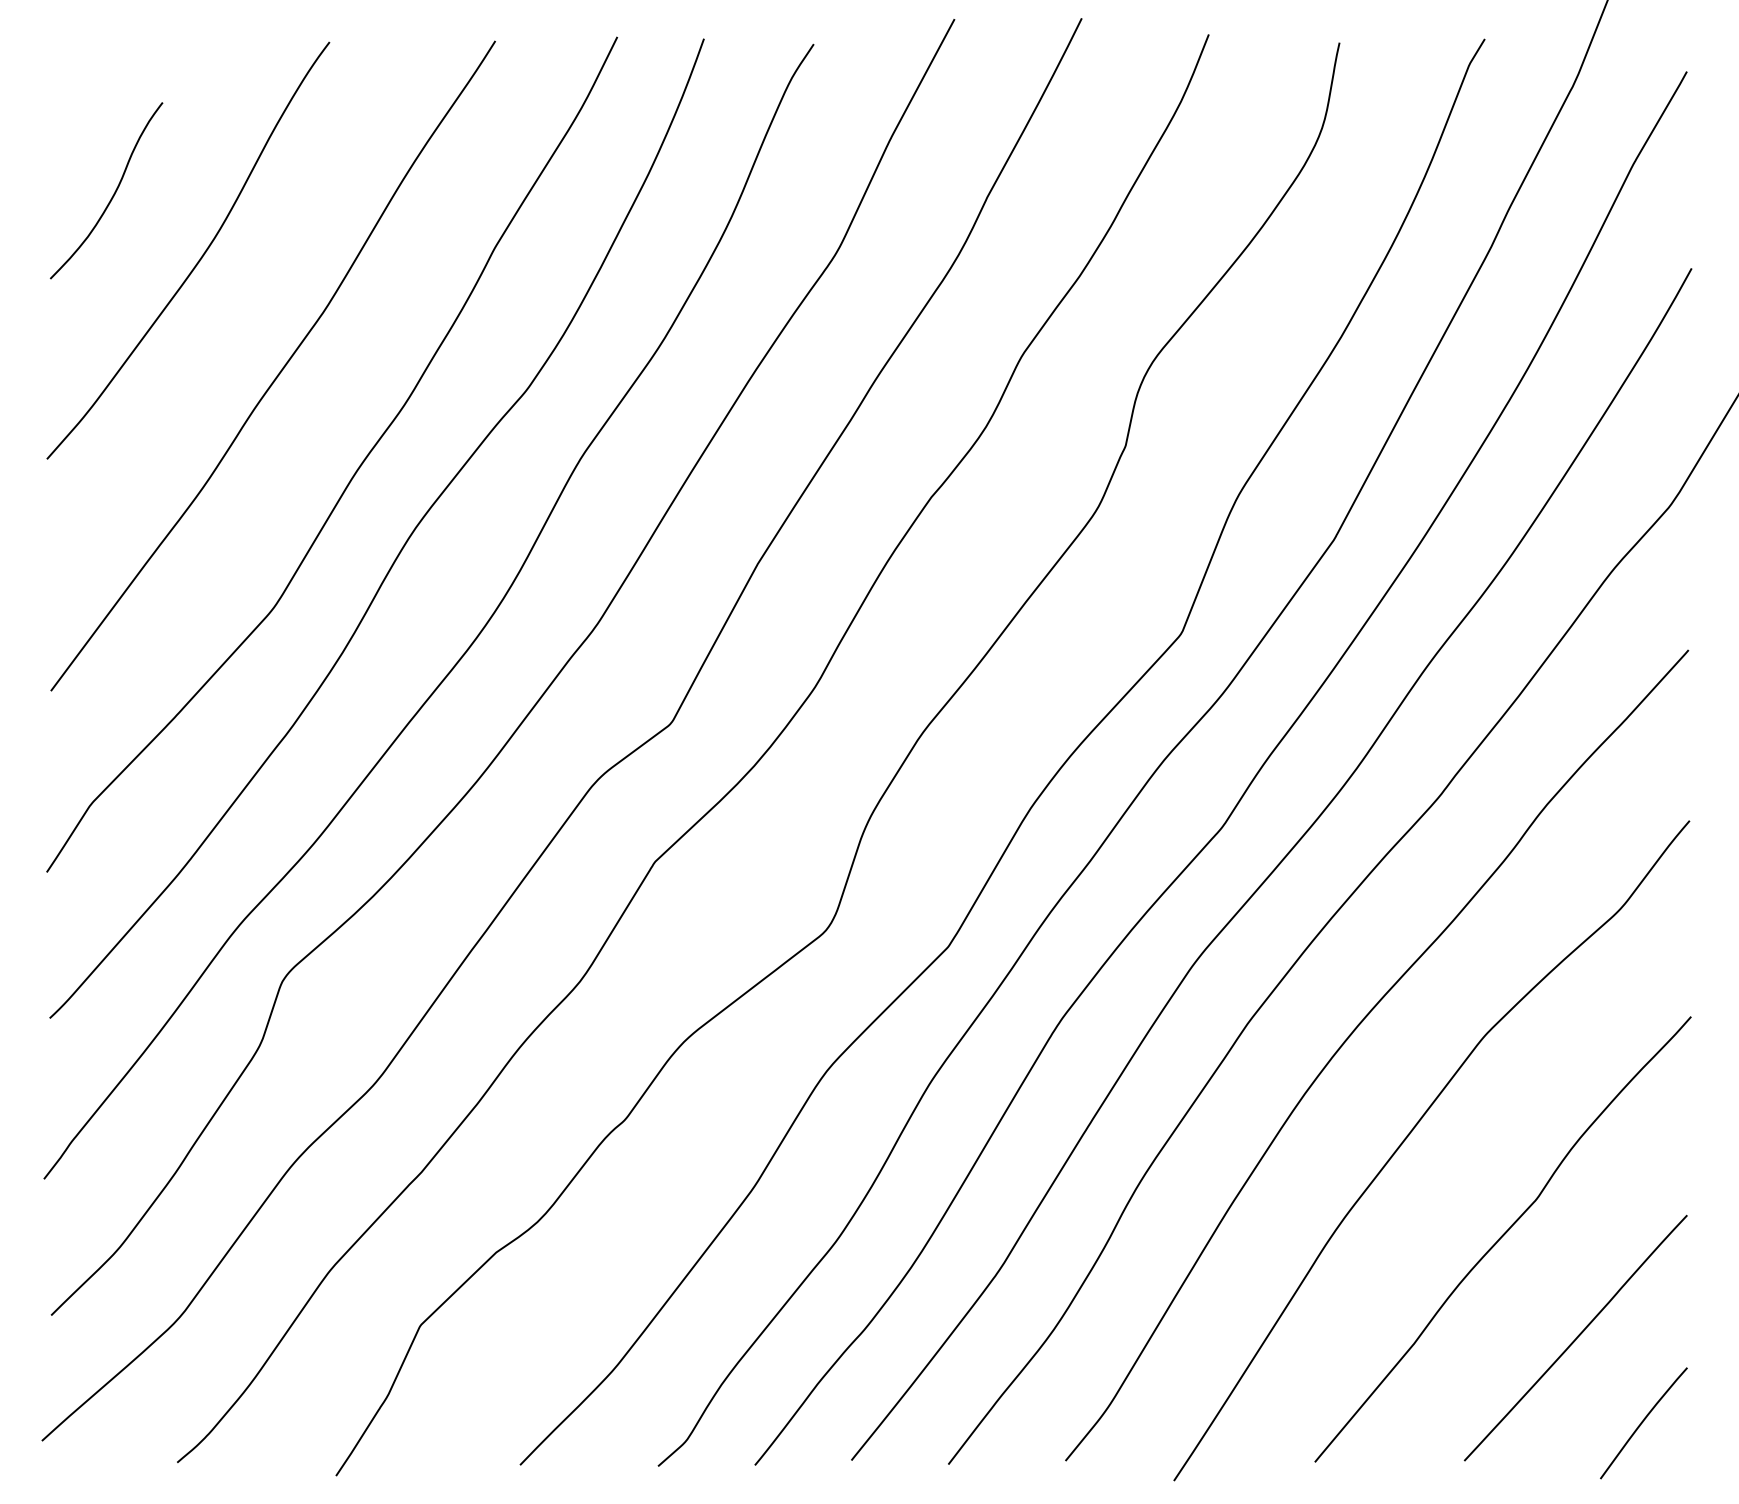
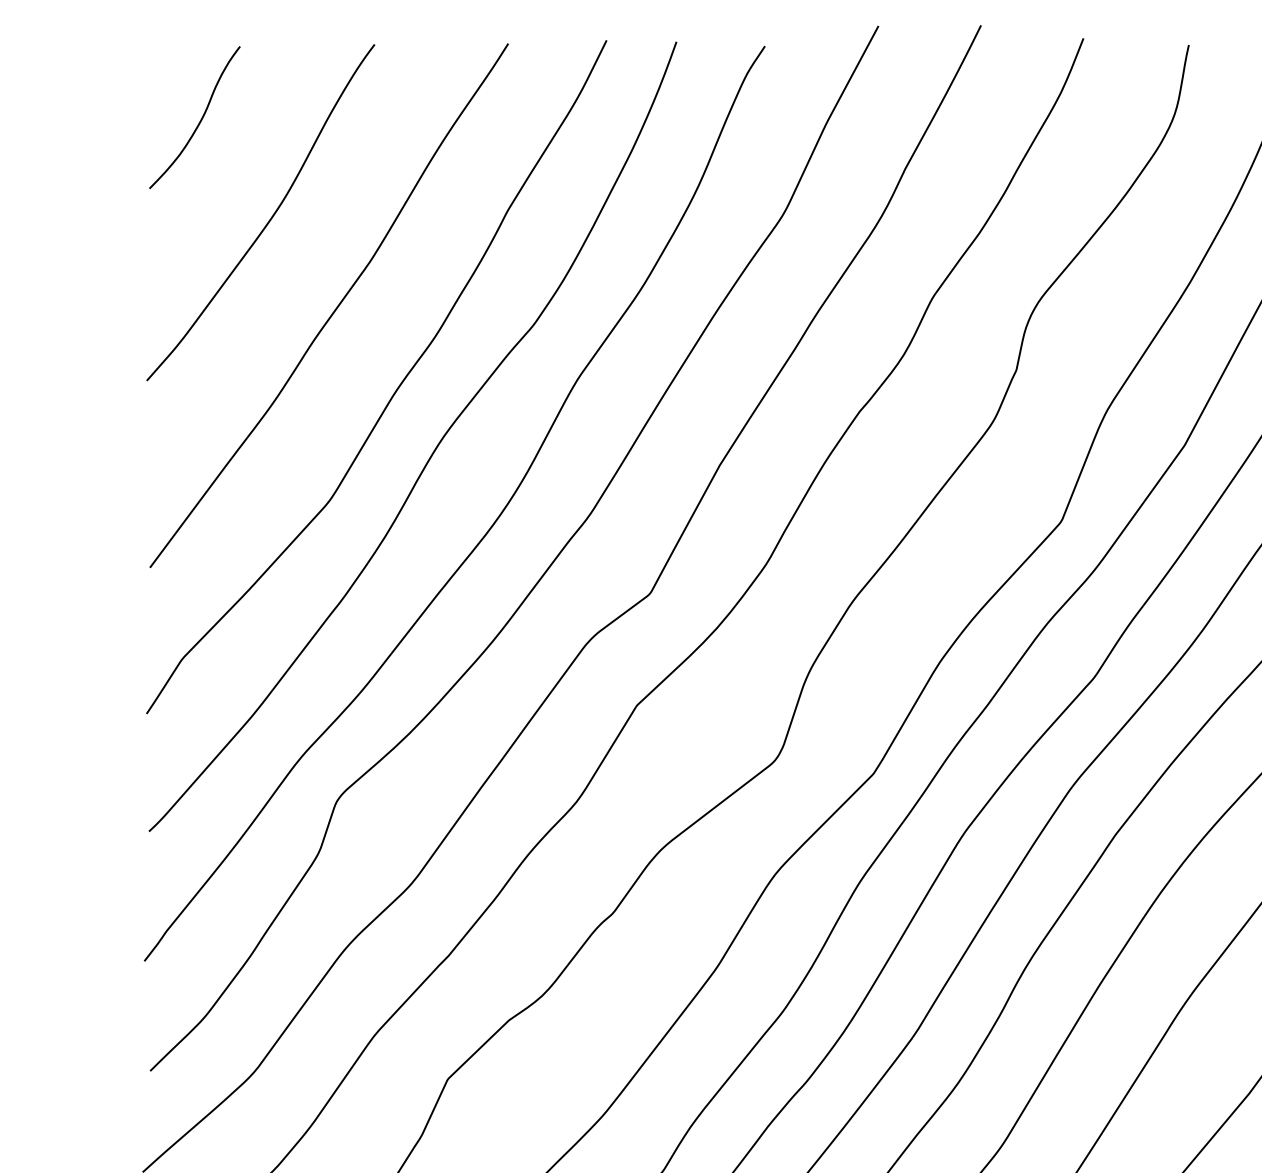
curve: (113, 193) -> (200, 119), moved

